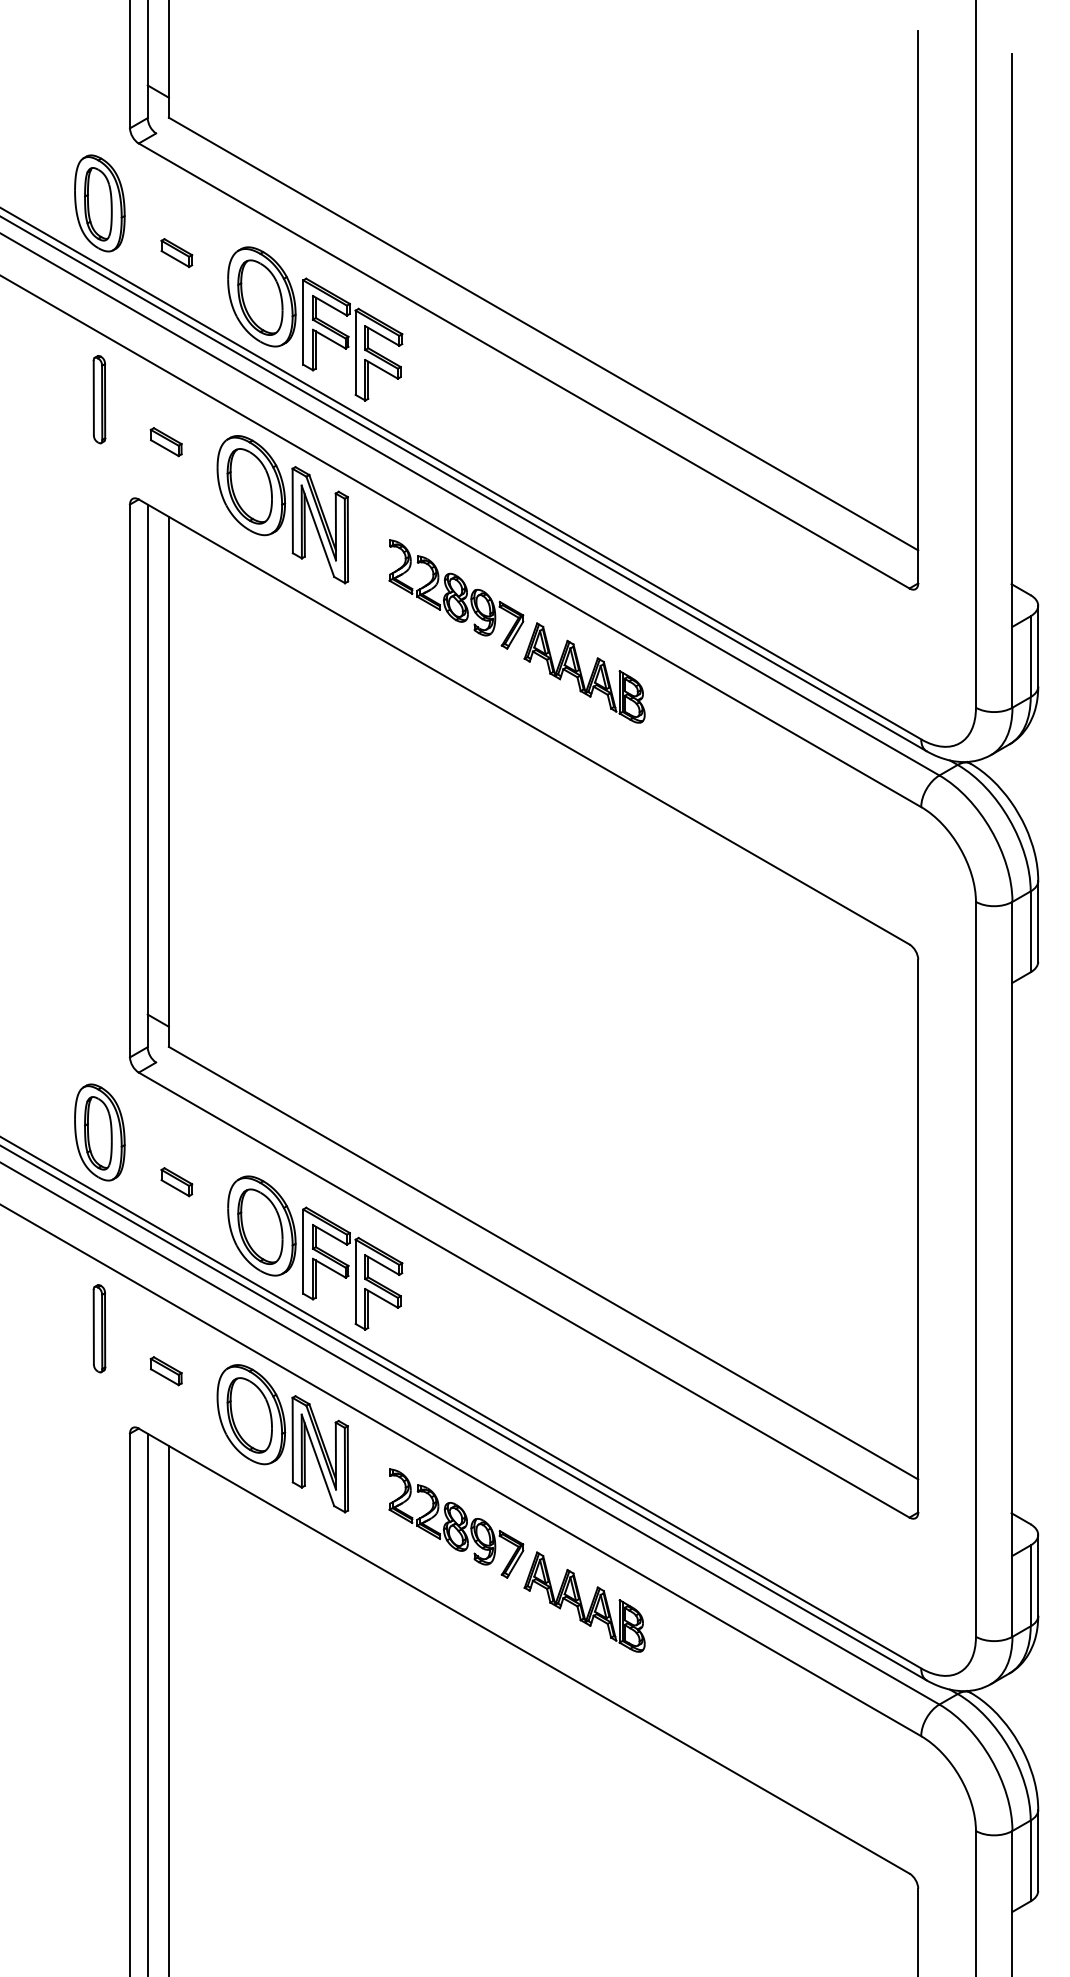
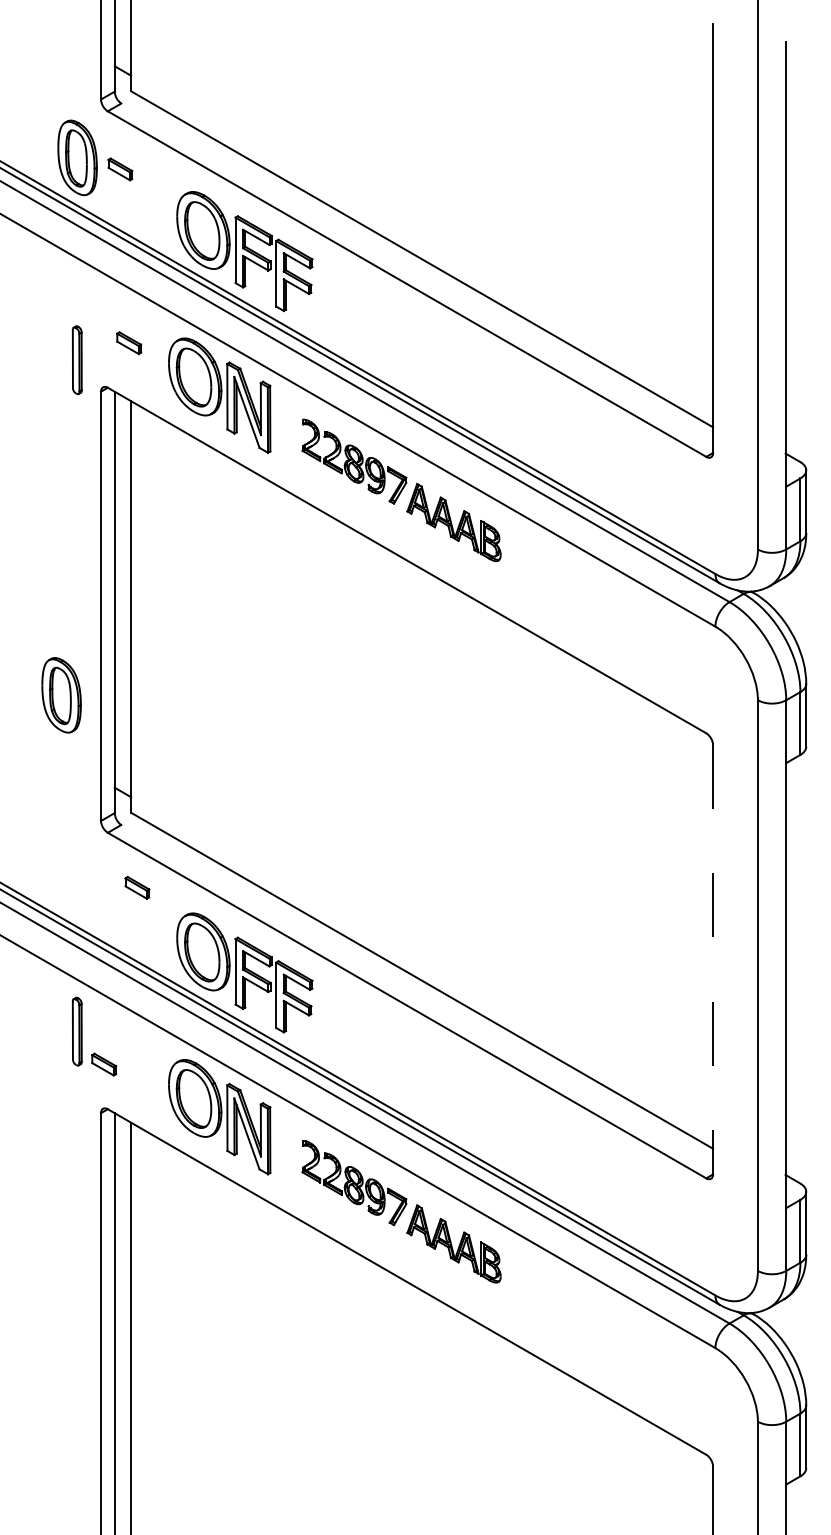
part: (176, 253) -> (120, 169), moved
part: (98, 399) -> (76, 360), moved
part: (99, 1132) -> (61, 695), moved
part: (176, 1181) -> (137, 887), moved
line: (918, 1235) -> (713, 959), solid -> dashed
part: (166, 1370) -> (104, 1064), moved

